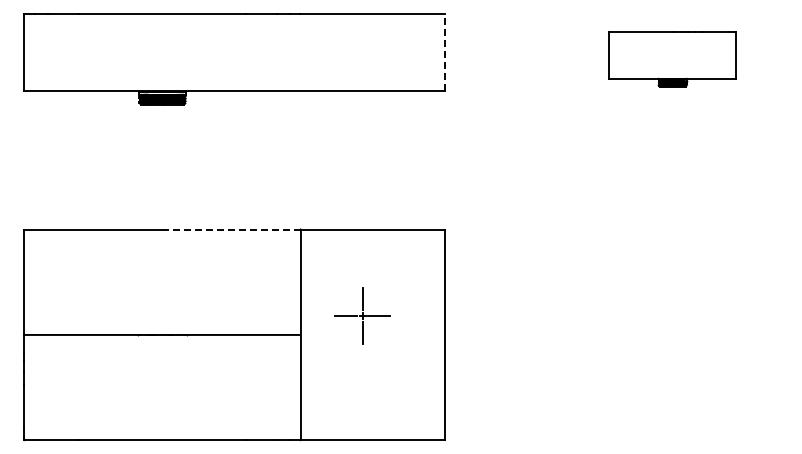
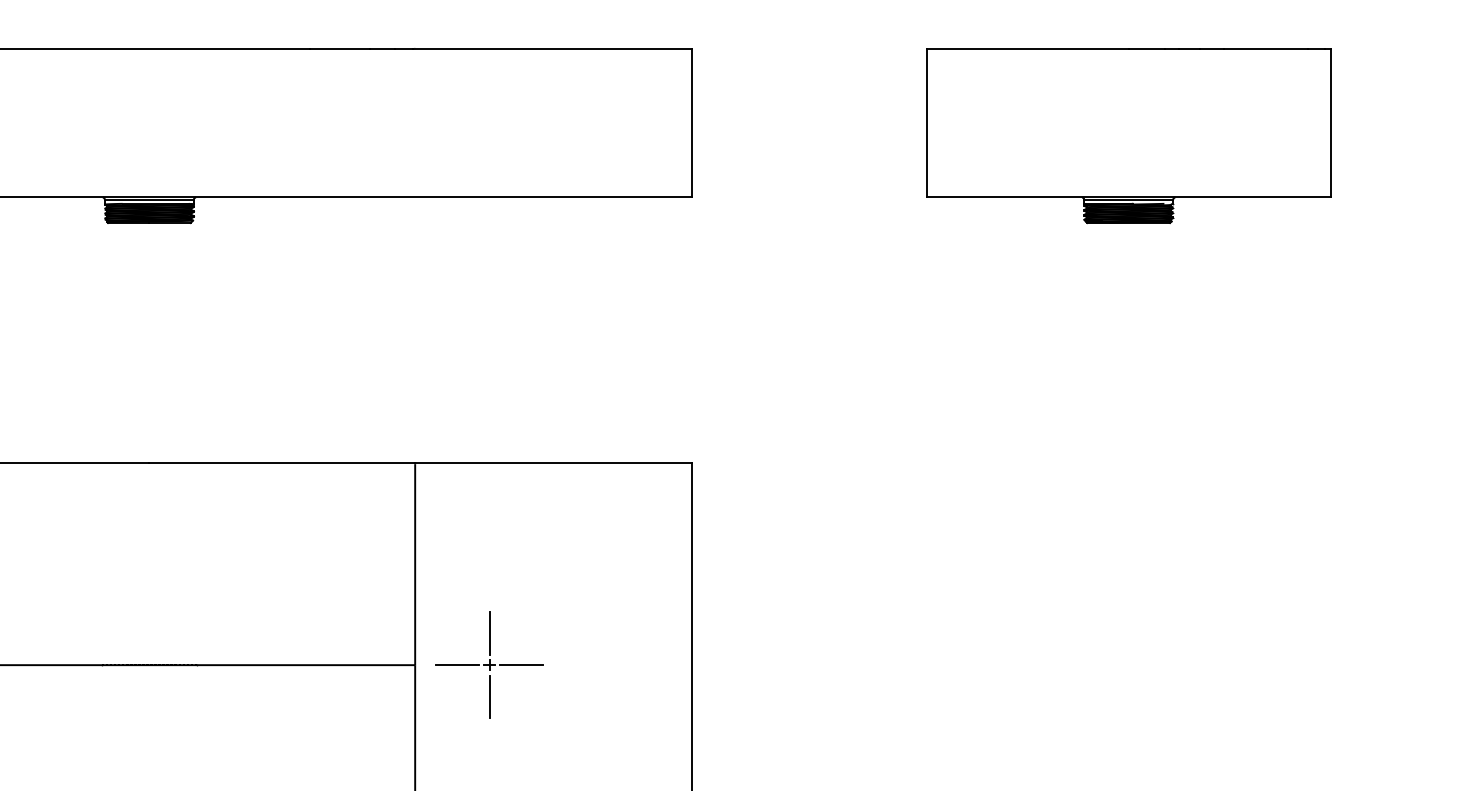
line: (444, 52) -> (690, 122), dashed -> solid
part: (672, 59) -> (1128, 136), size x1.67
line: (231, 229) -> (281, 462), dashed -> solid
part: (362, 315) -> (489, 664), moved

